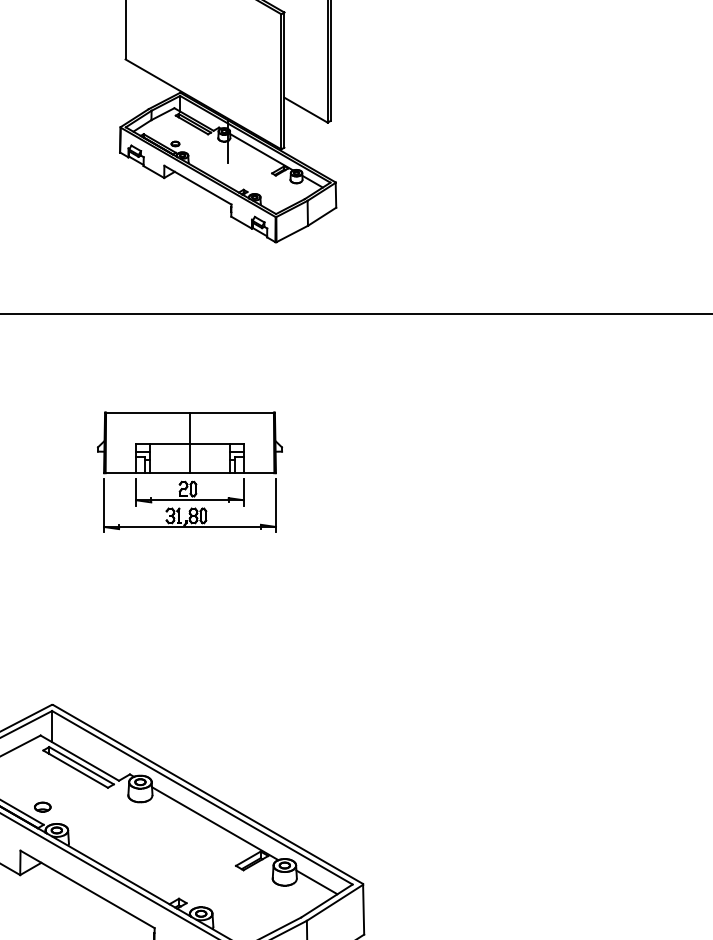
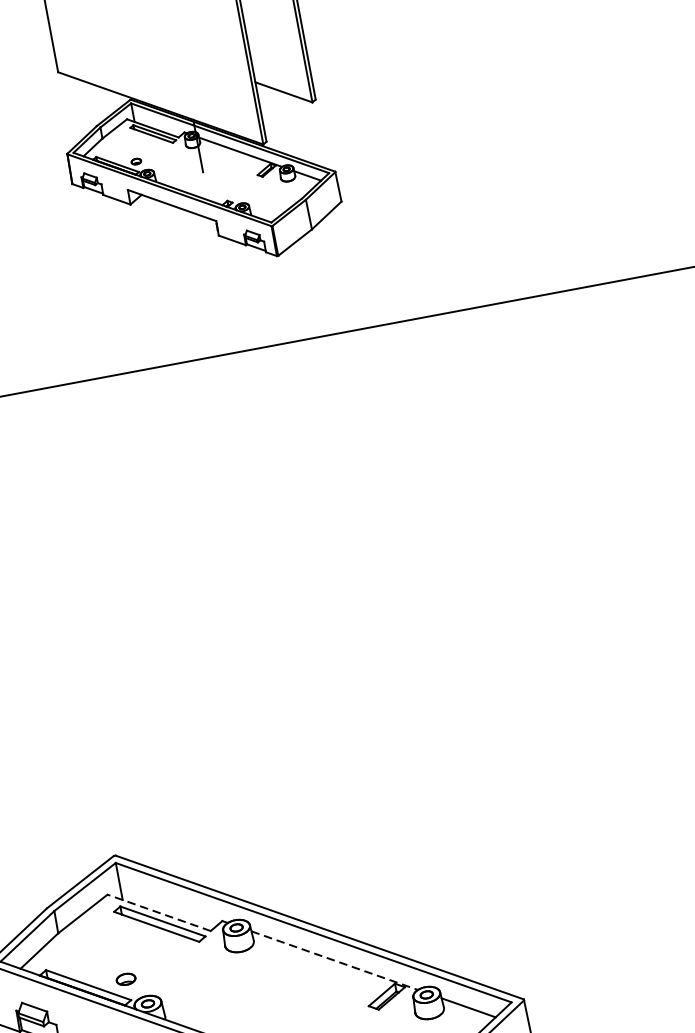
part: (189, 471) -> (225, 547), removed
line: (79, 757) -> (158, 912), solid -> dashed
line: (215, 823) -> (334, 960), solid -> dashed

